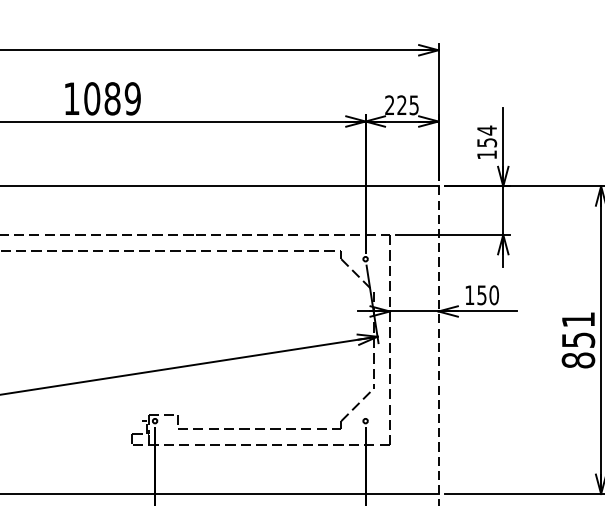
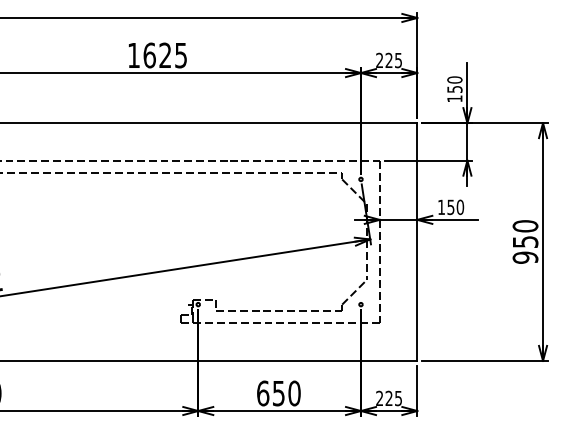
text: (112, 98) -> (165, 55), 1089 -> 1625
text: (486, 129) -> (454, 79), 154 -> 150
text: (578, 339) -> (525, 241), 851 -> 950
line: (438, 340) -> (417, 242), dashed -> solid

